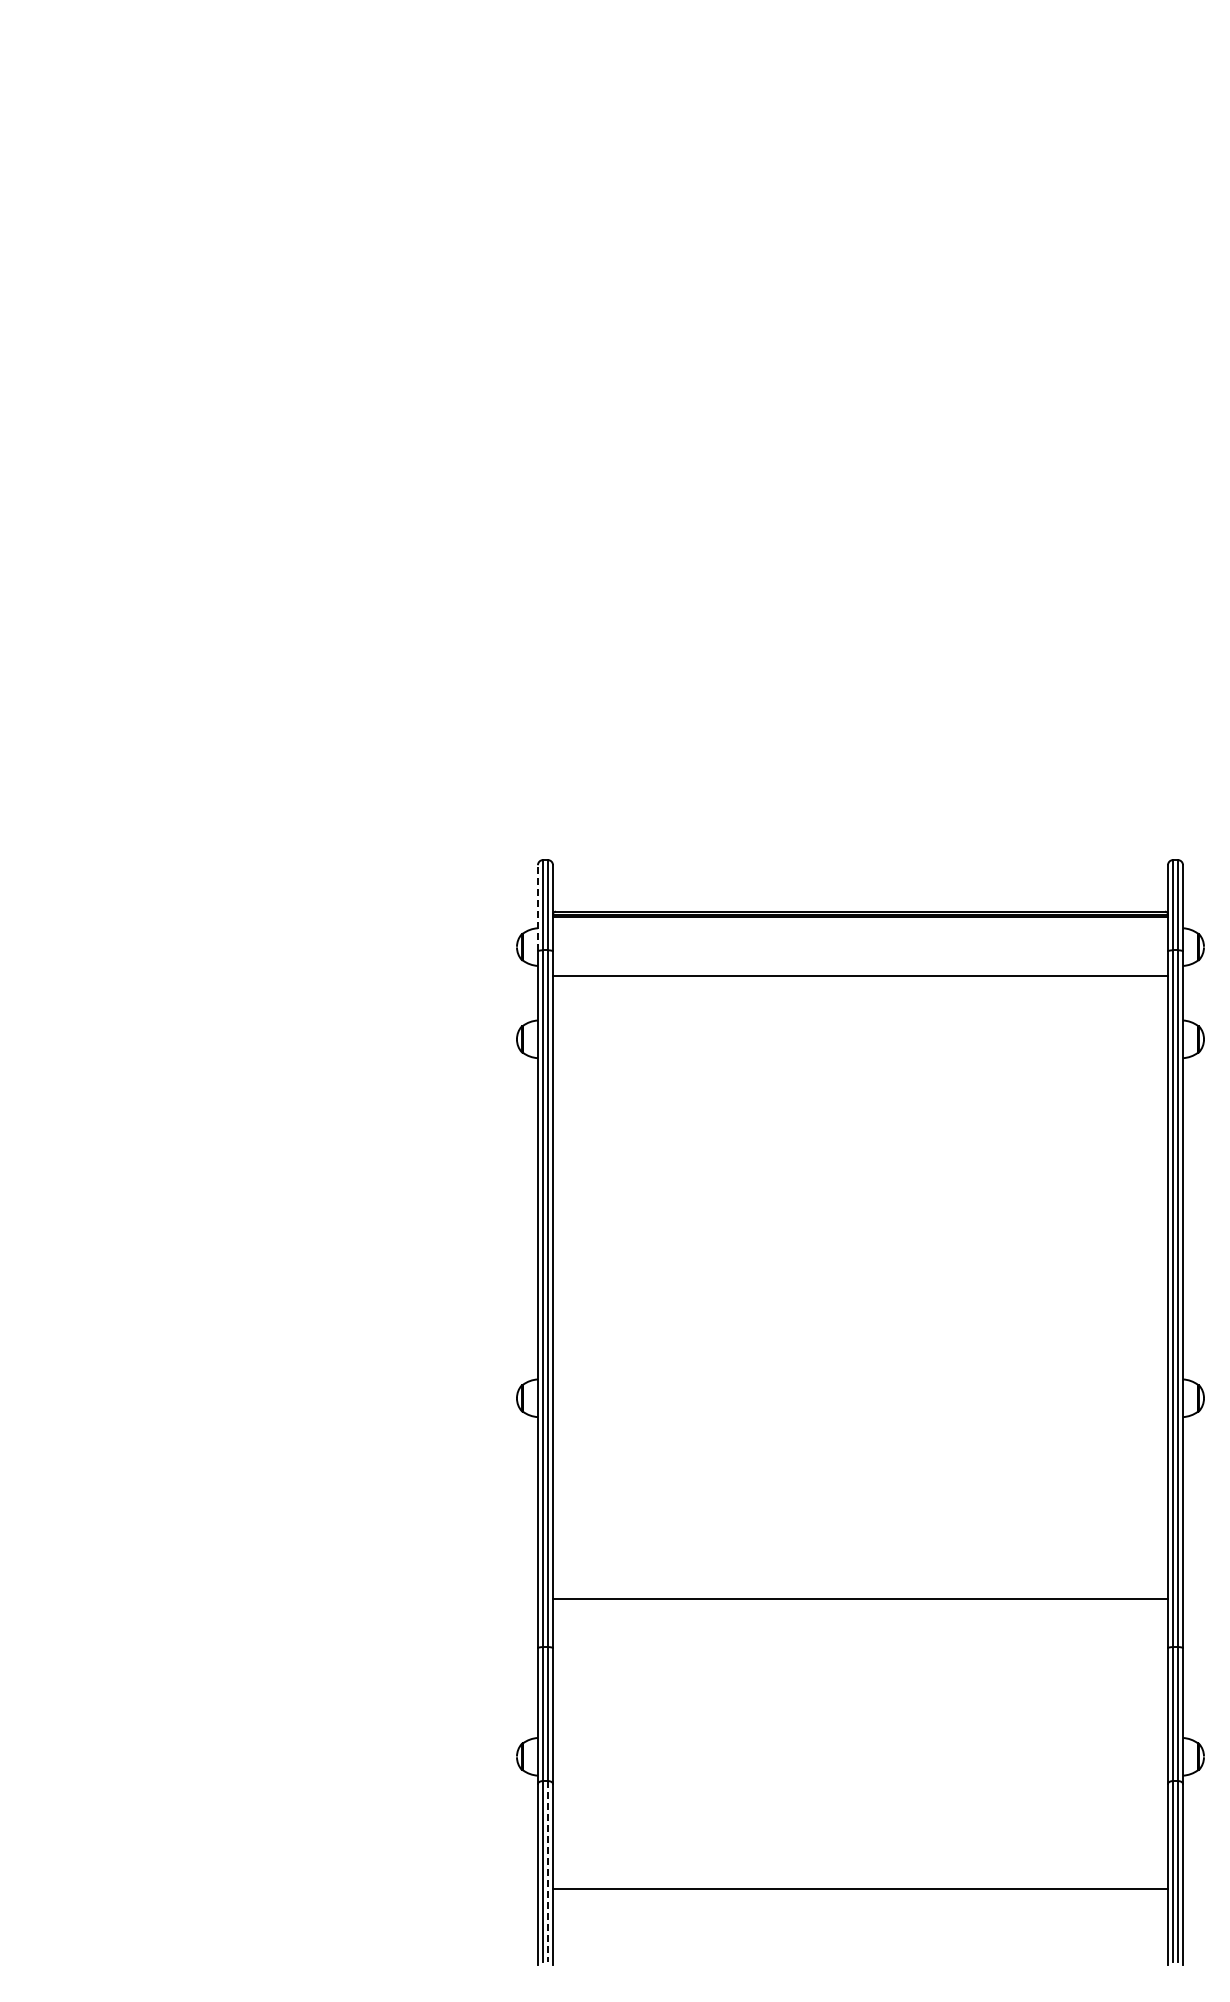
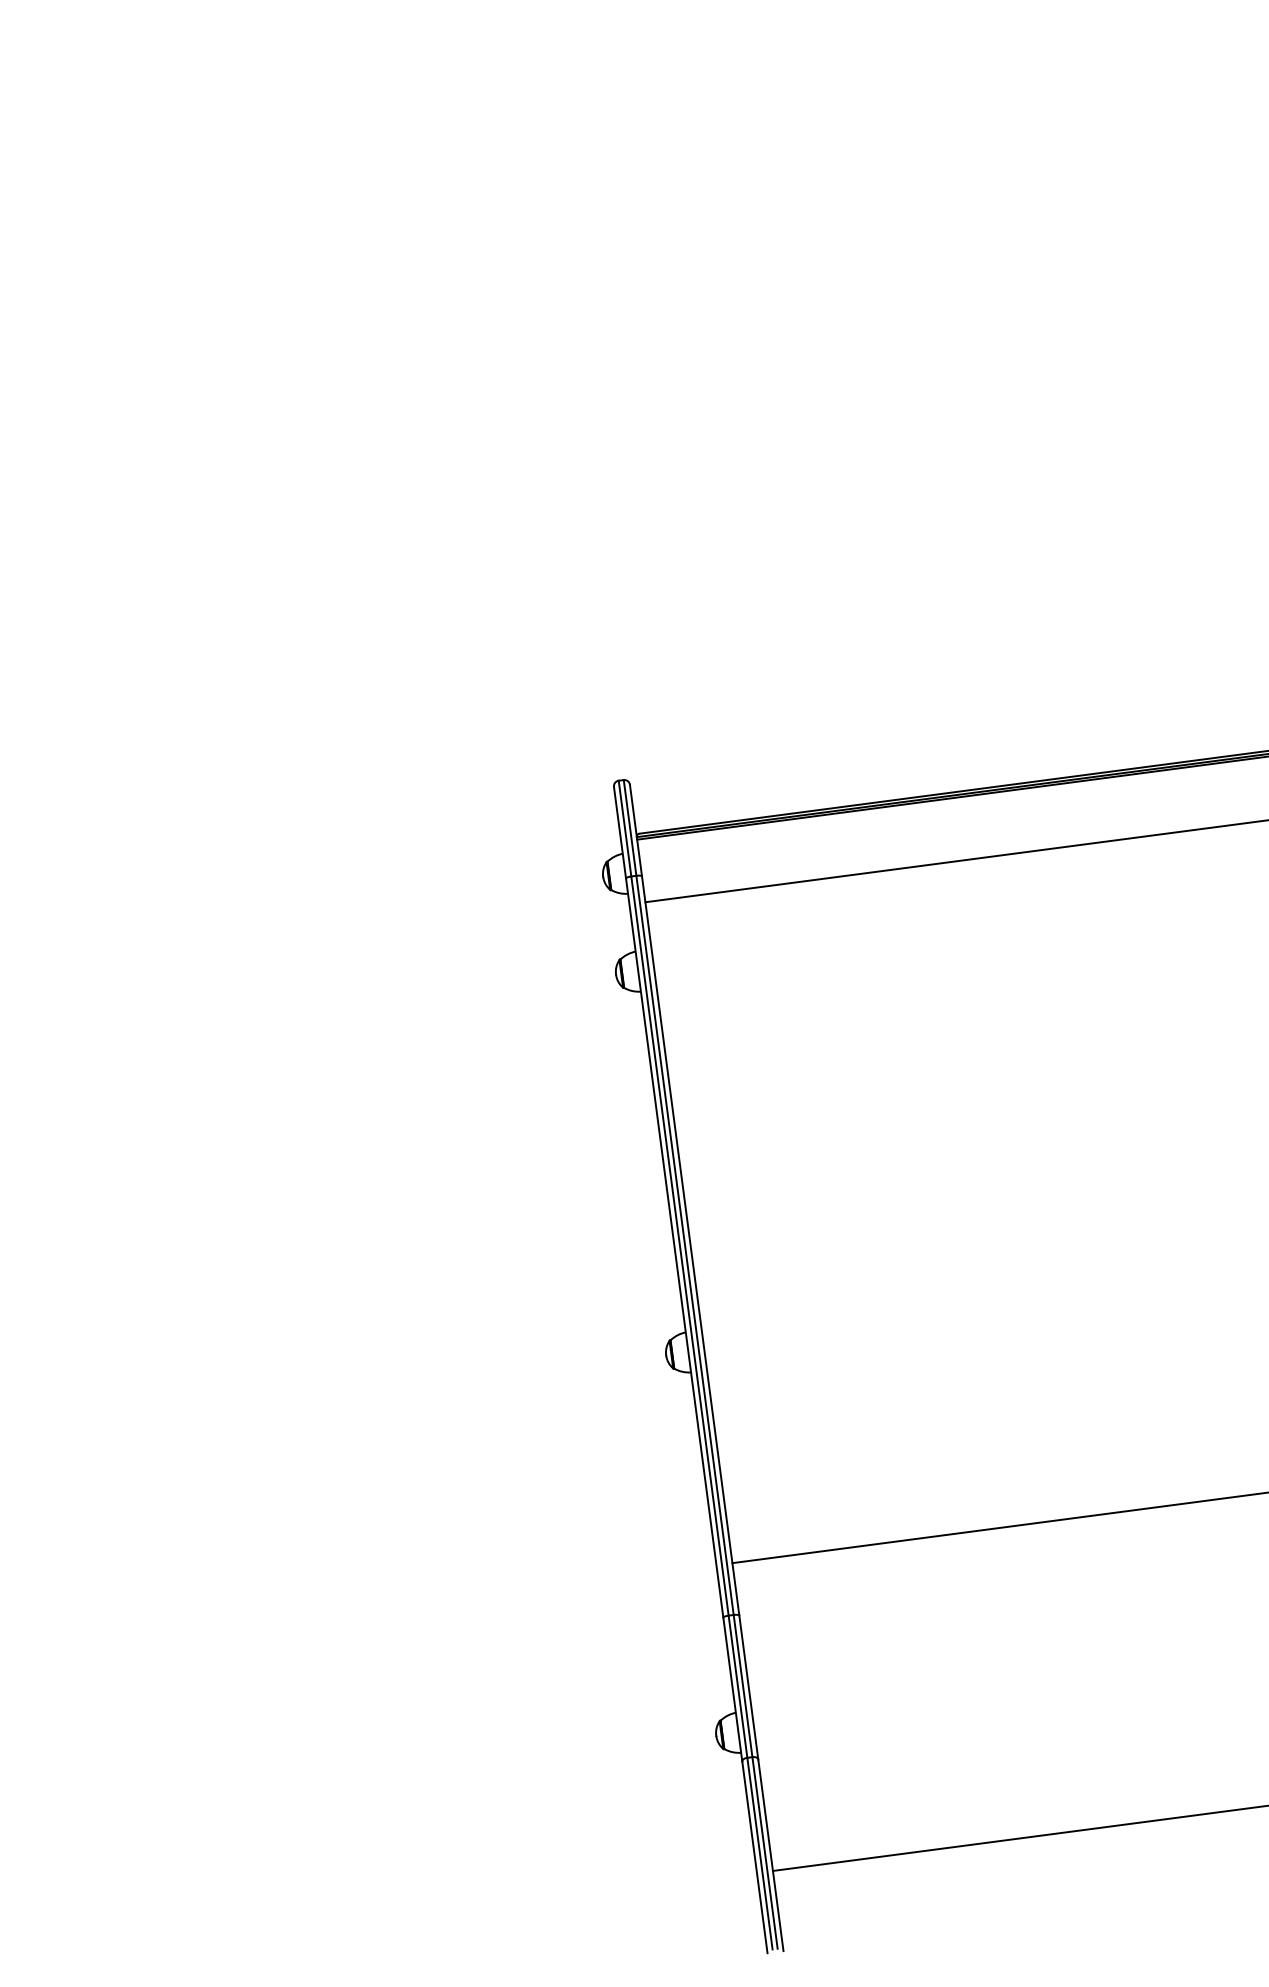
line: (537, 907) -> (619, 831), dashed -> solid
line: (547, 1871) -> (764, 1853), dashed -> solid

